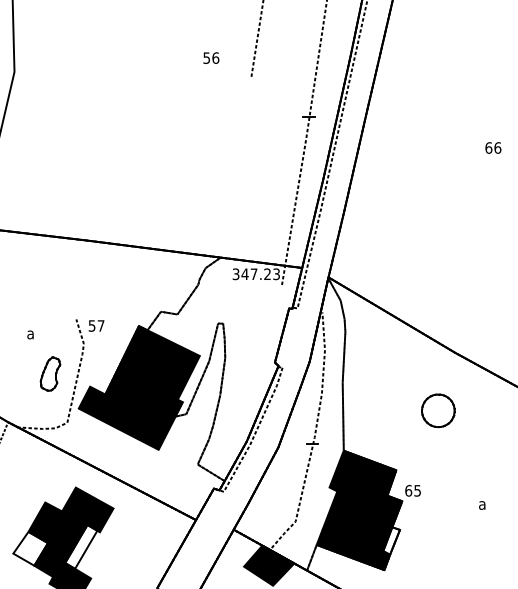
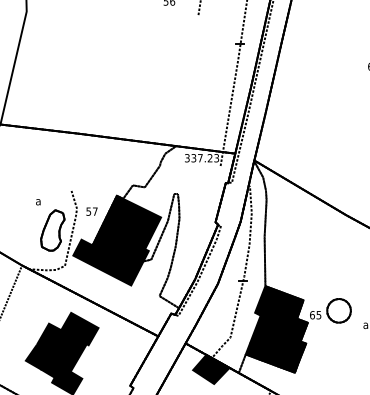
text: (244, 274) -> (193, 158), 347.23 -> 337.23
text: (96, 325) -> (91, 211), moved
part: (50, 373) -> (52, 230), size x1.67
part: (438, 410) -> (339, 310), moved
fill: (391, 540) -> (300, 351), added
fill: (81, 546) -> (75, 355), added
fill: (30, 548) -> (38, 357), added

